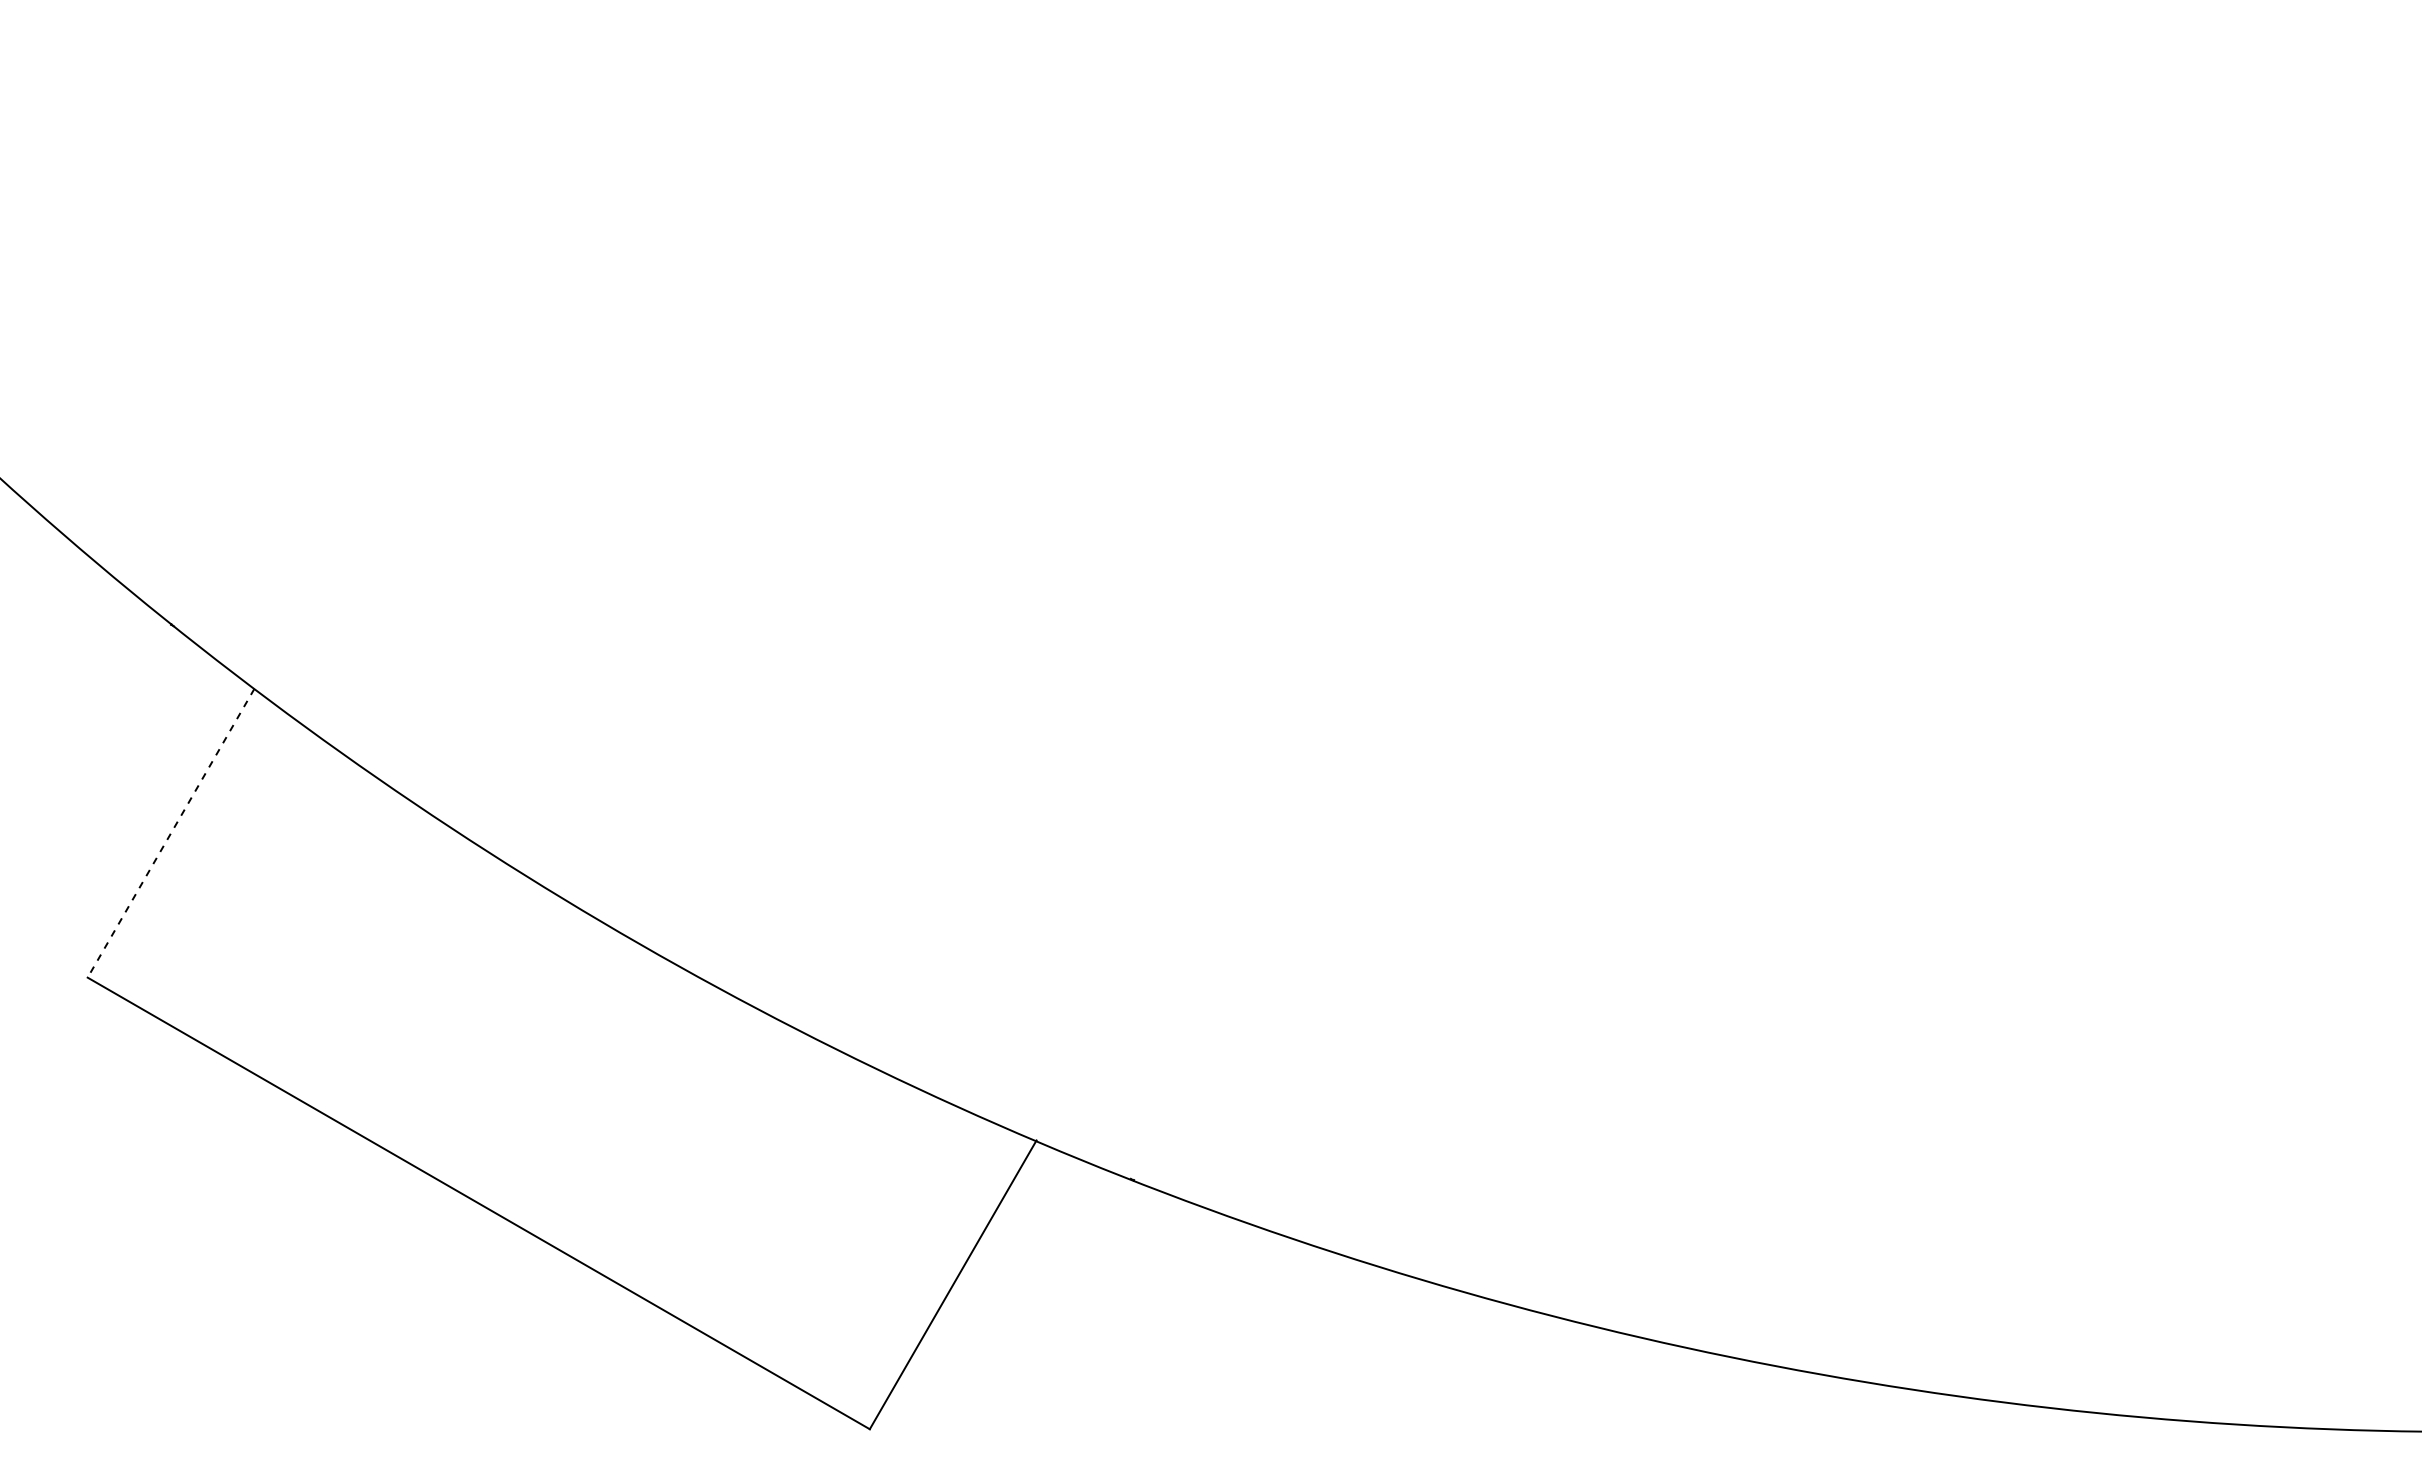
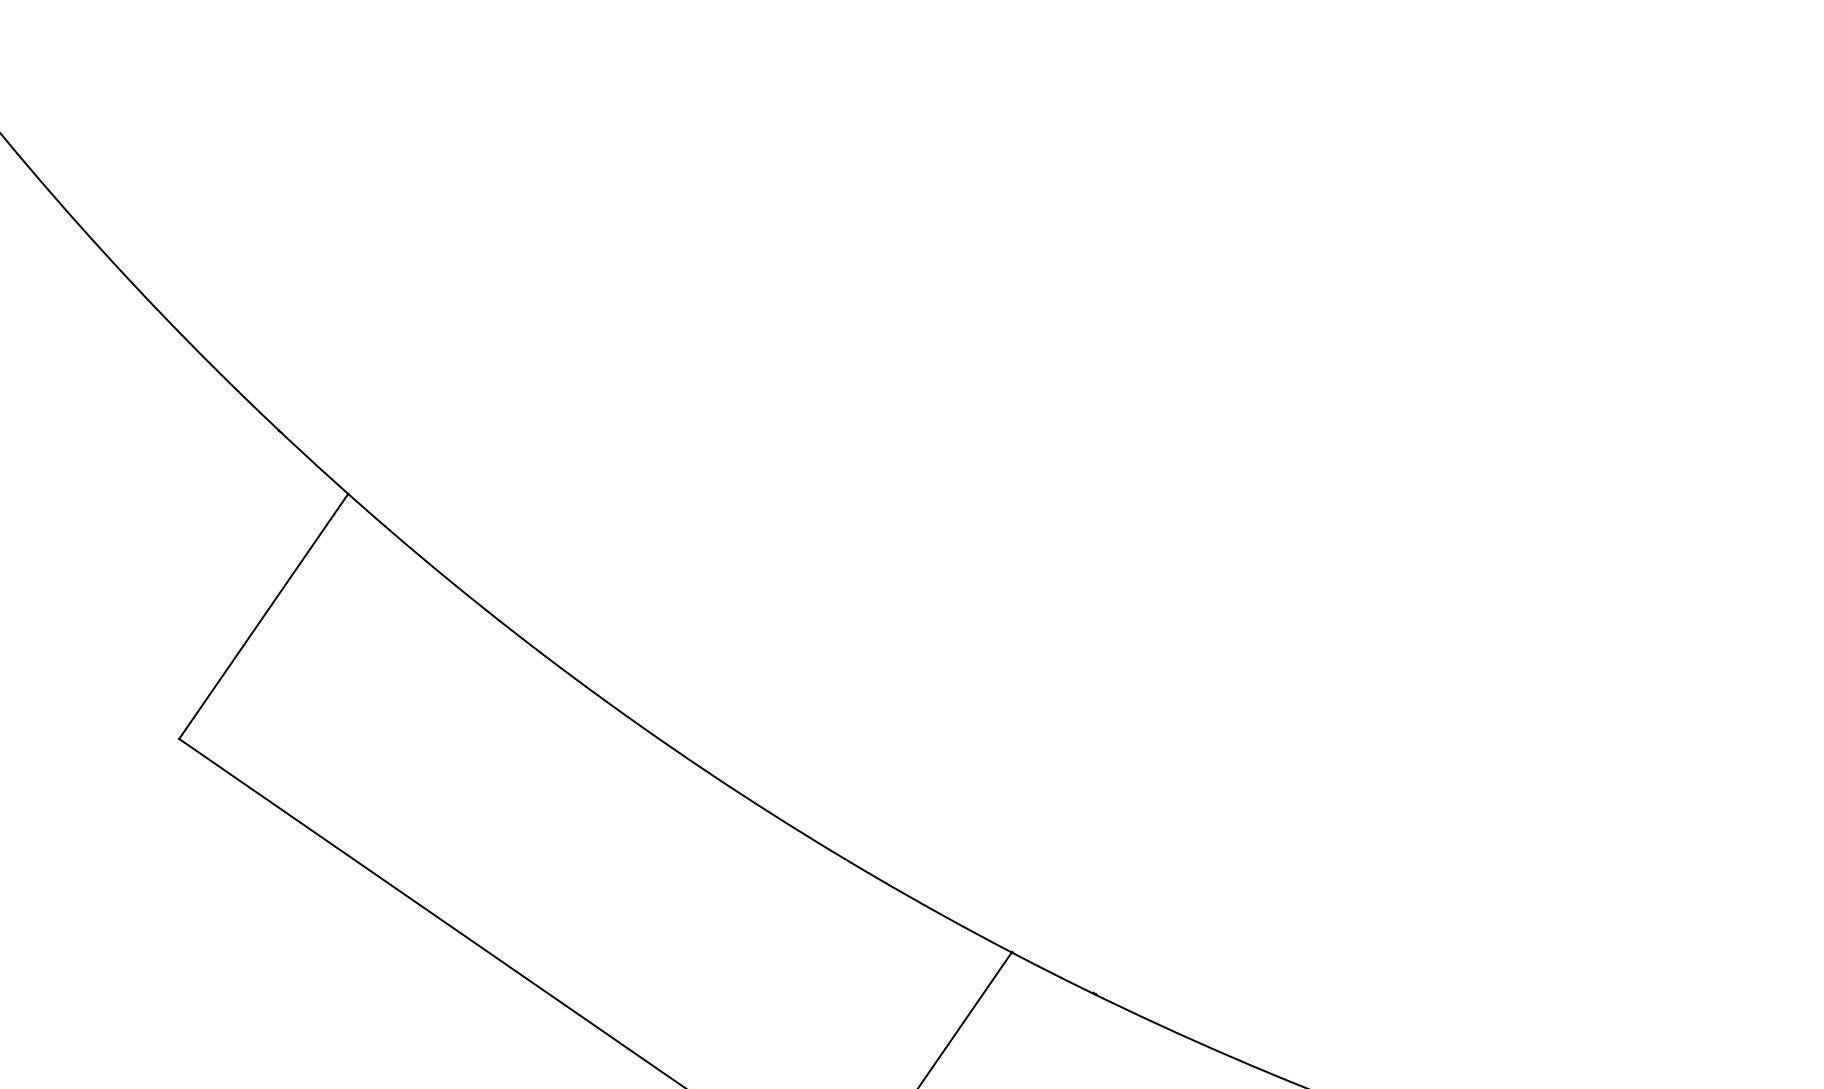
line: (171, 833) -> (264, 616), dashed -> solid

